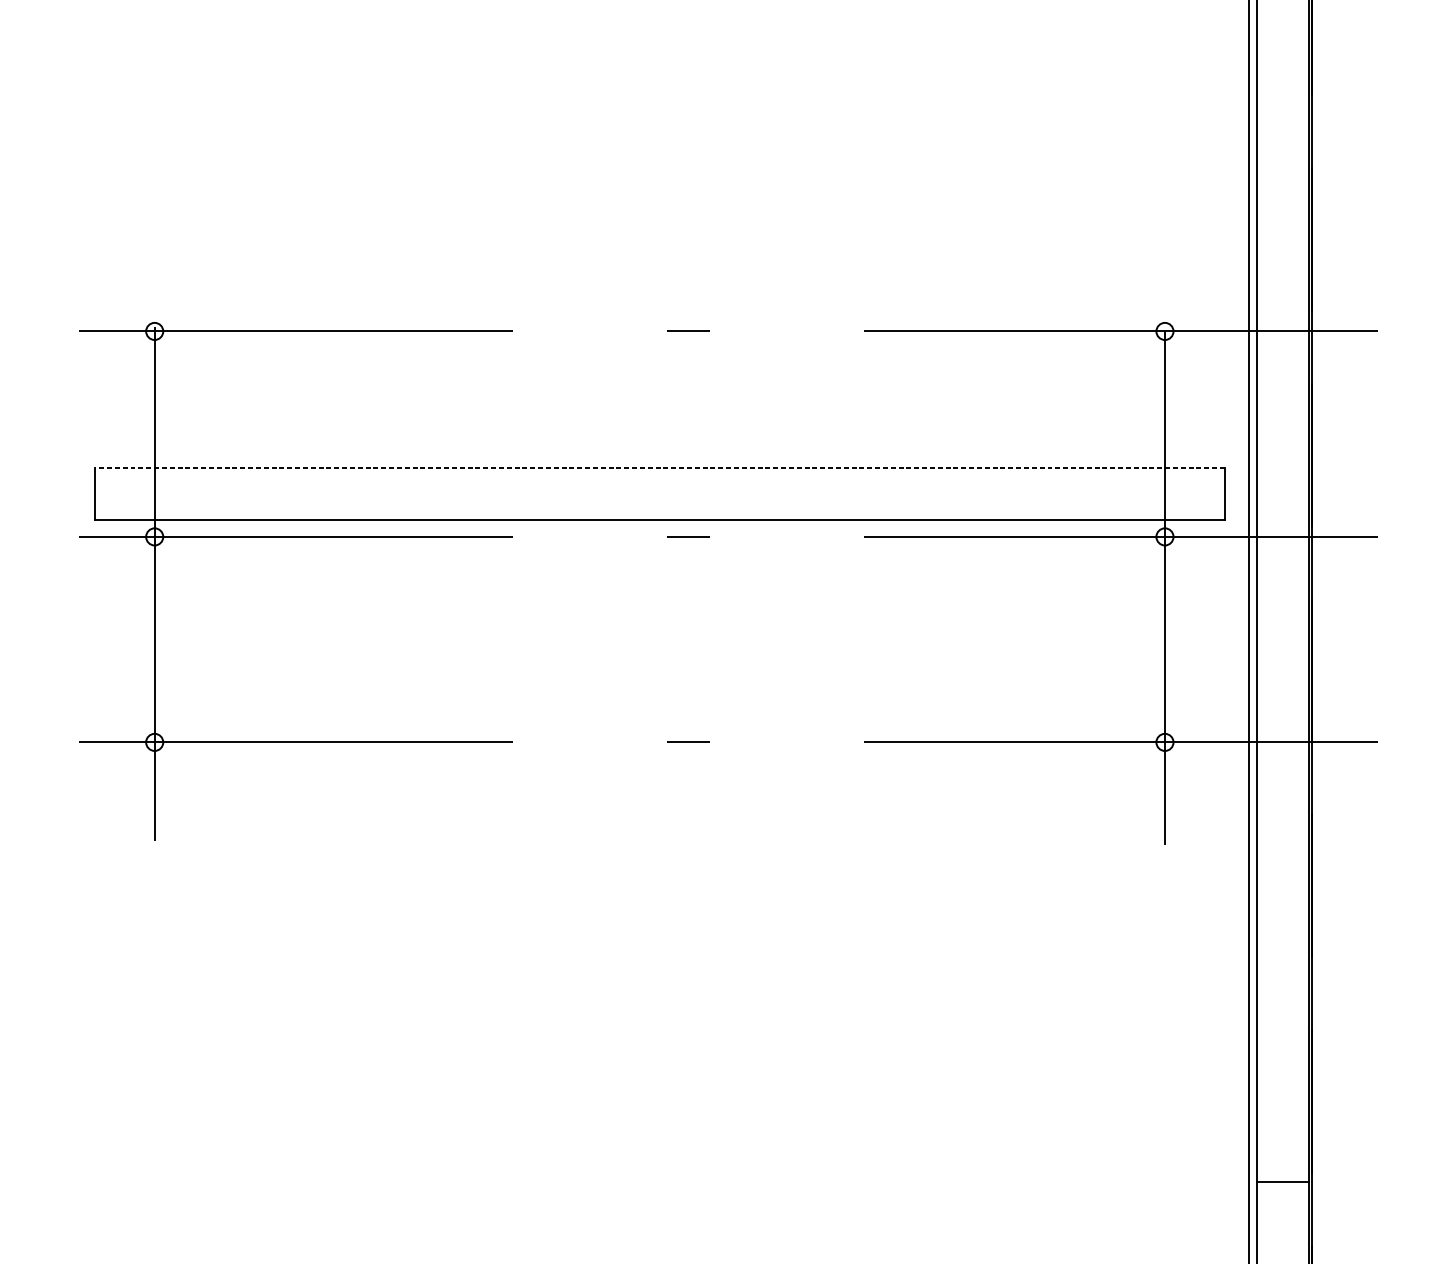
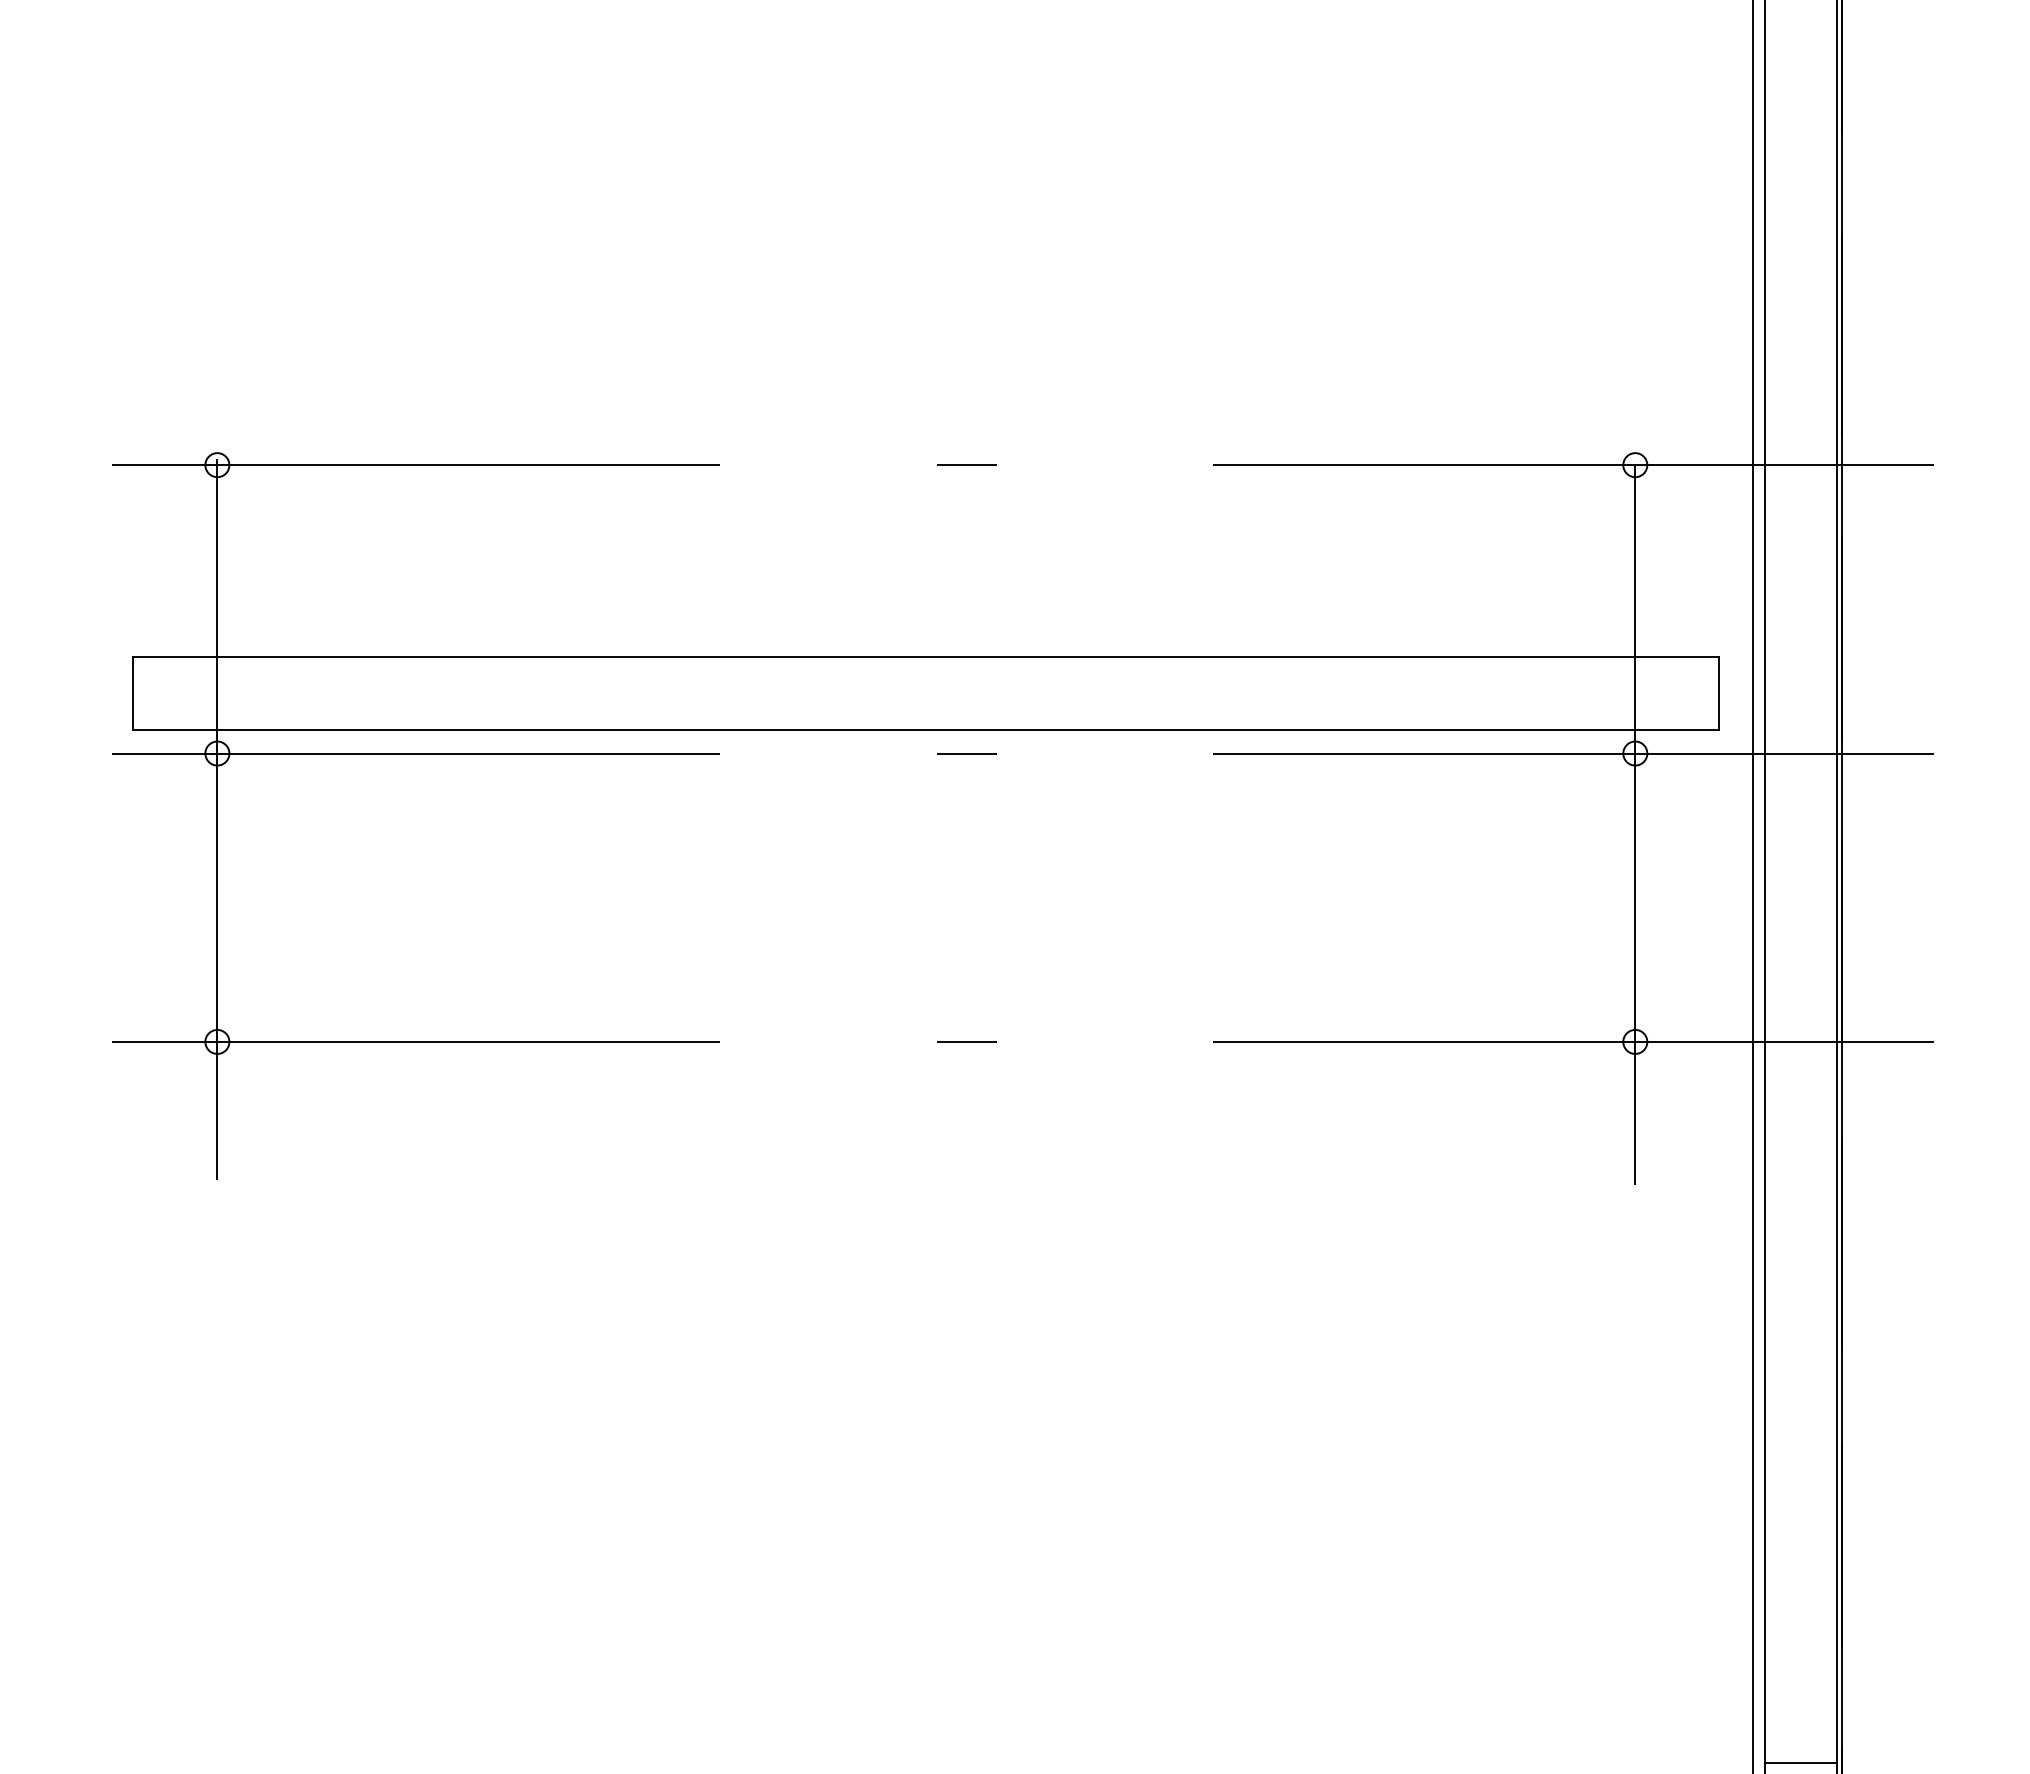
line: (659, 468) -> (925, 657), dashed -> solid
line: (1283, 1181) -> (1801, 1762), moved

